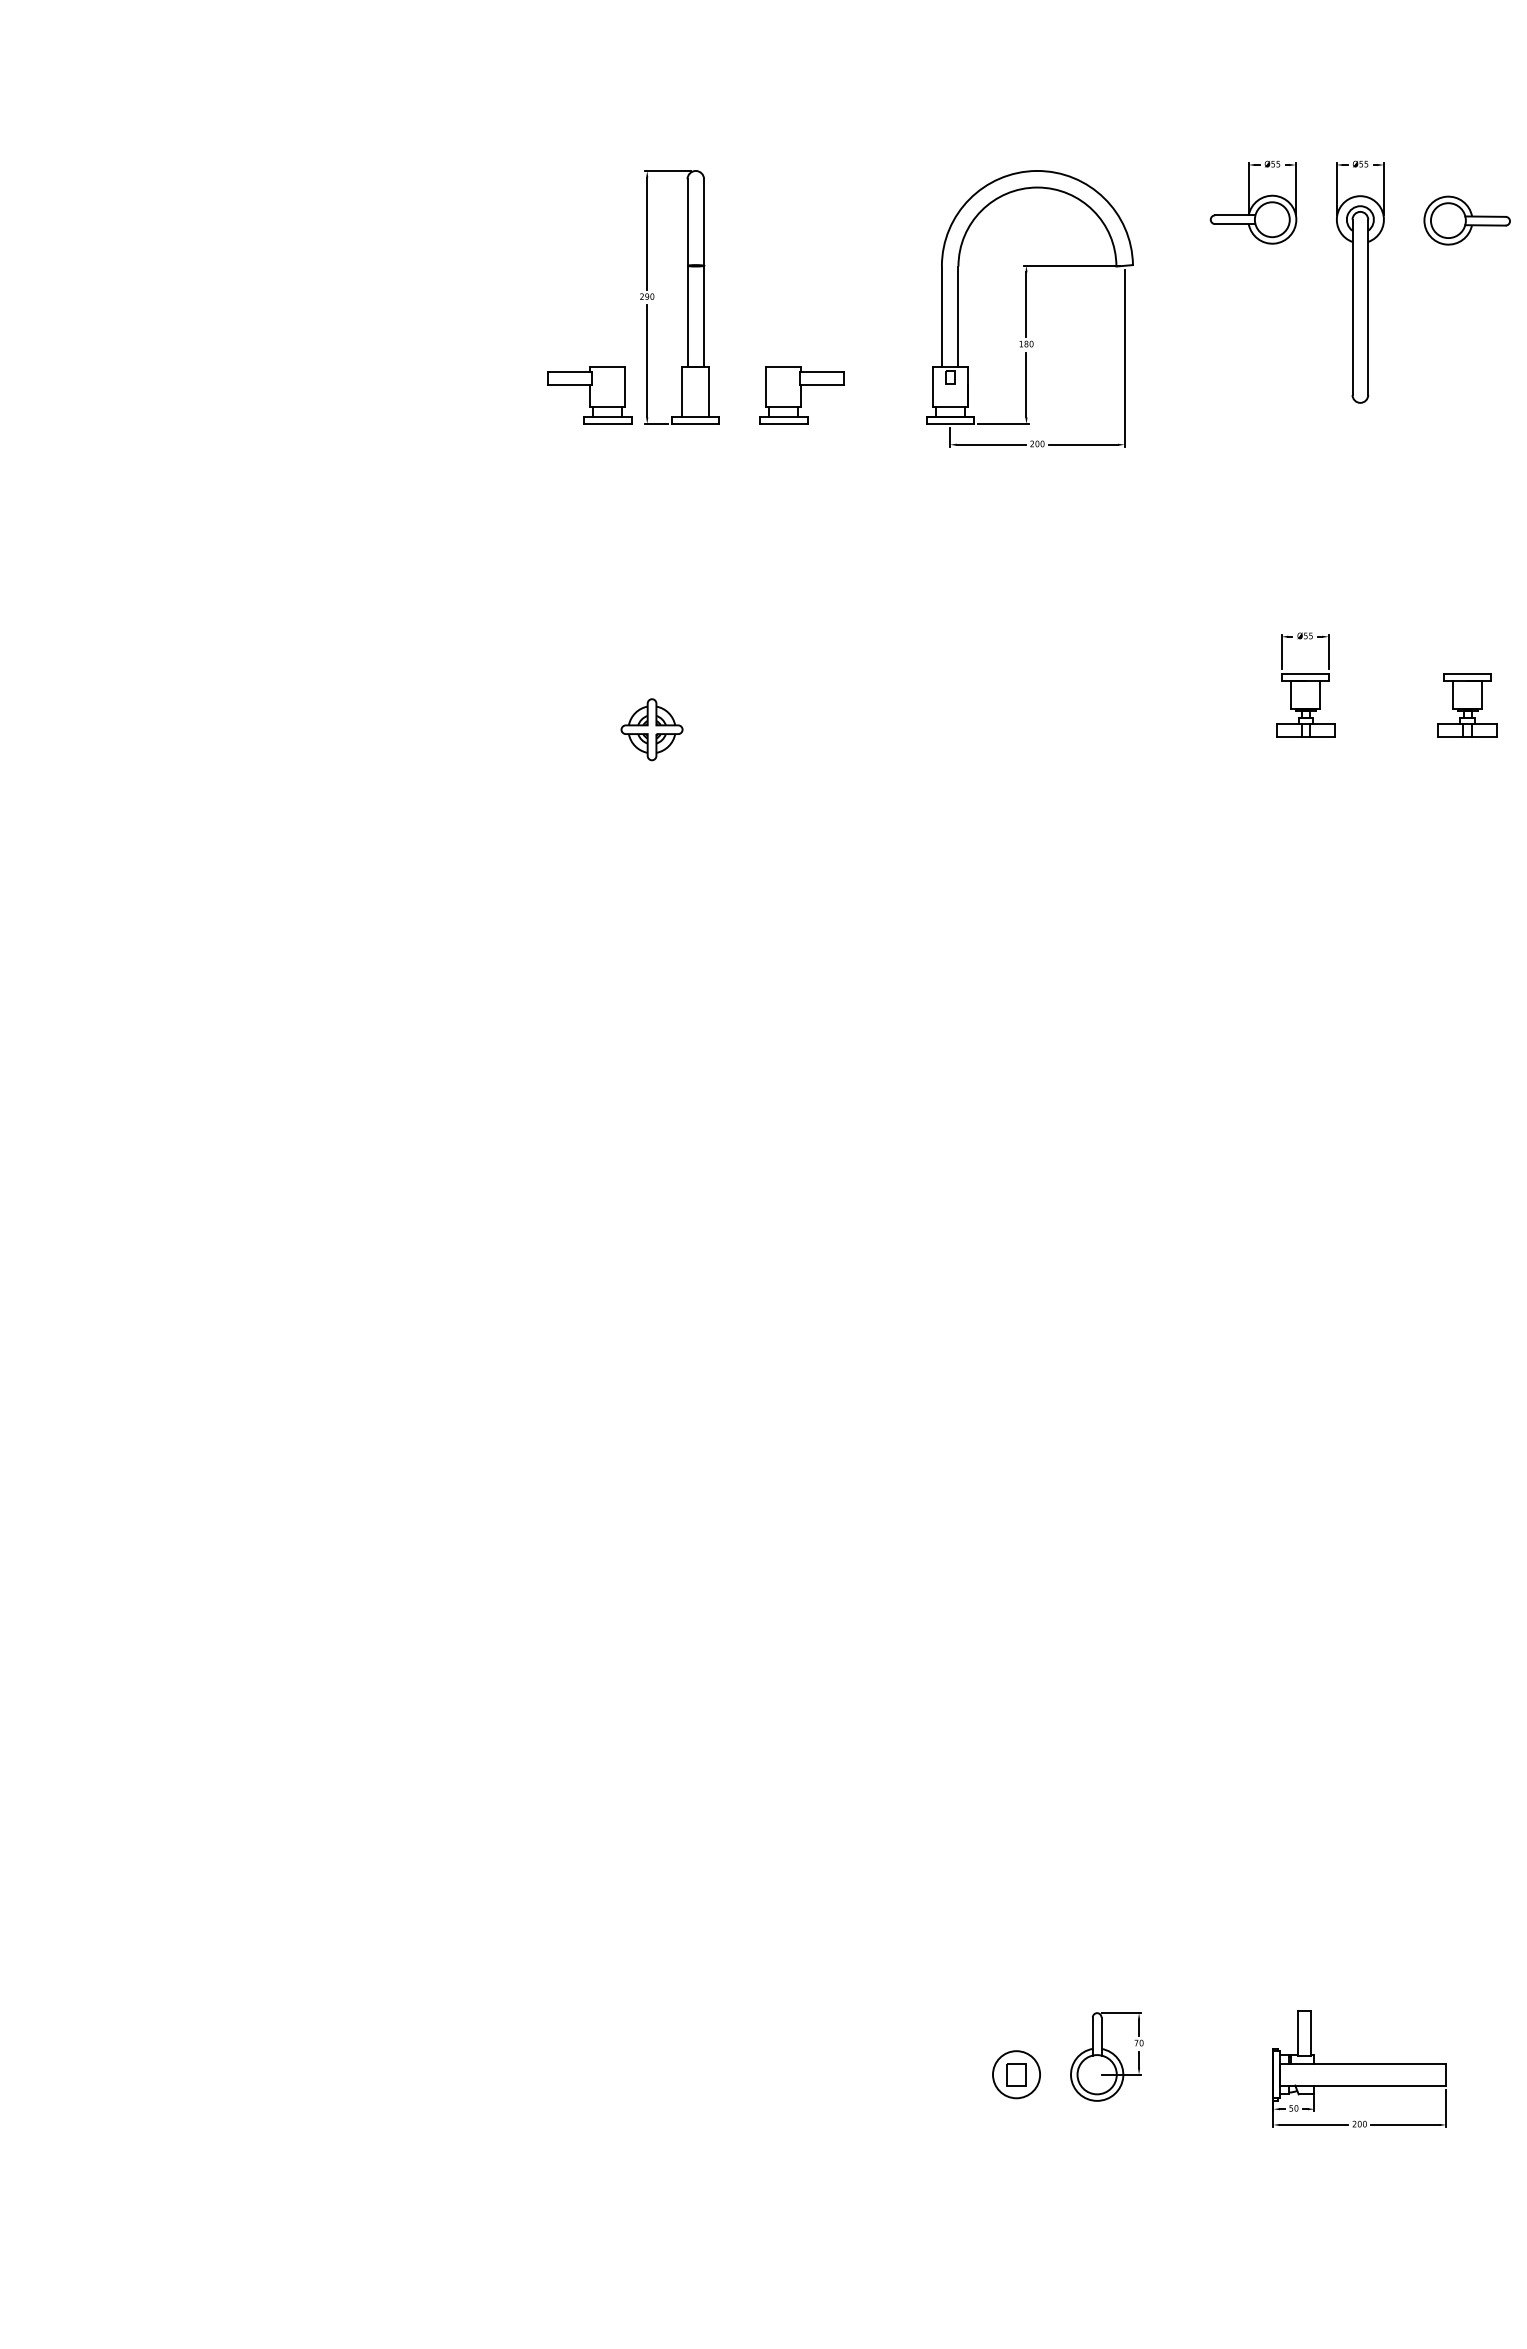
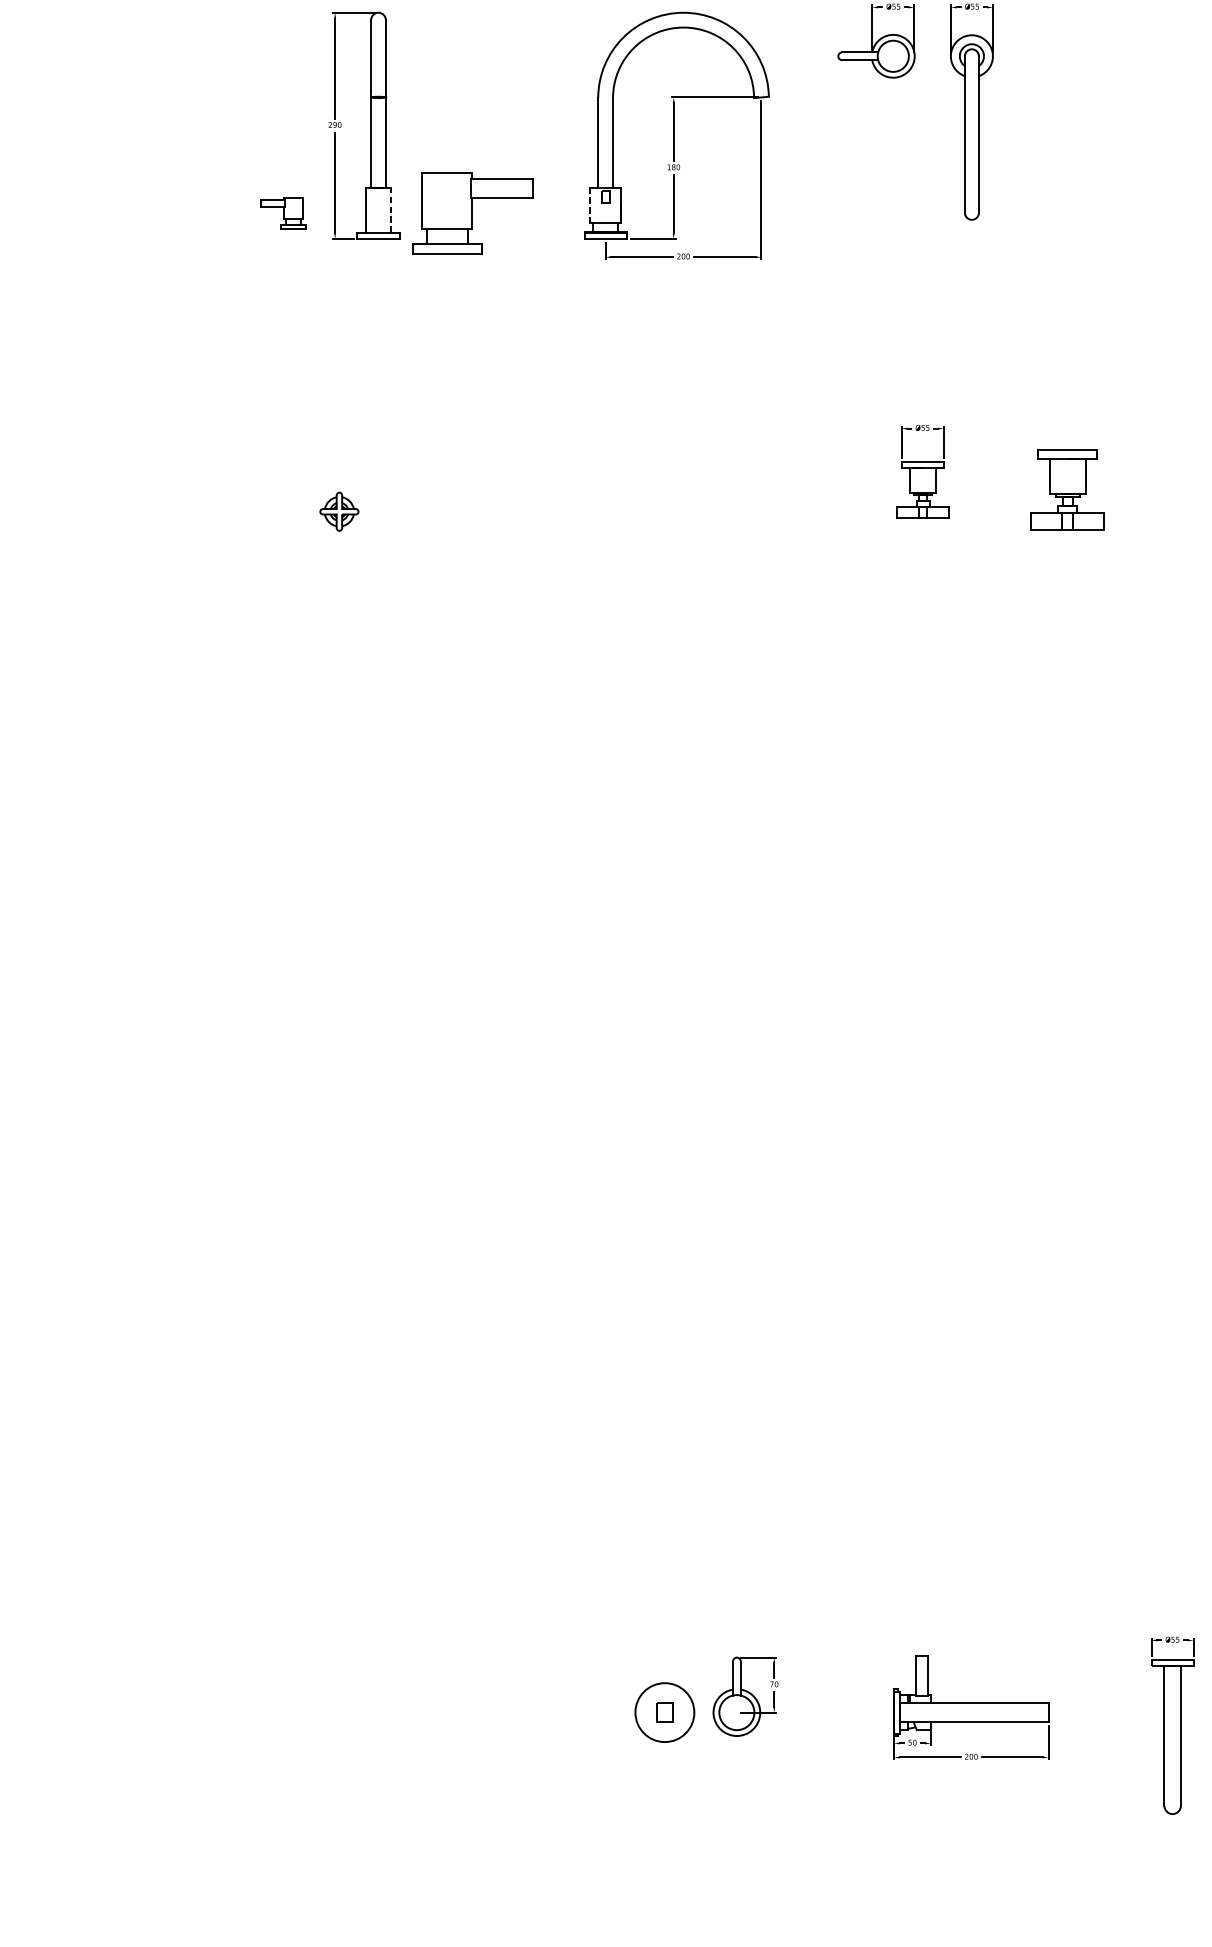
part: (1466, 220) -> (1066, 56), removed
line: (932, 387) -> (589, 206), solid -> dashed
line: (709, 392) -> (390, 210), solid -> dashed
part: (589, 395) -> (283, 213), size x0.6
part: (801, 395) -> (472, 213), size x1.6
part: (1467, 705) -> (1067, 490), size x1.4
part: (651, 729) -> (338, 511), size x0.7
circle: (1016, 2074) -> (664, 1712), size x1.4

